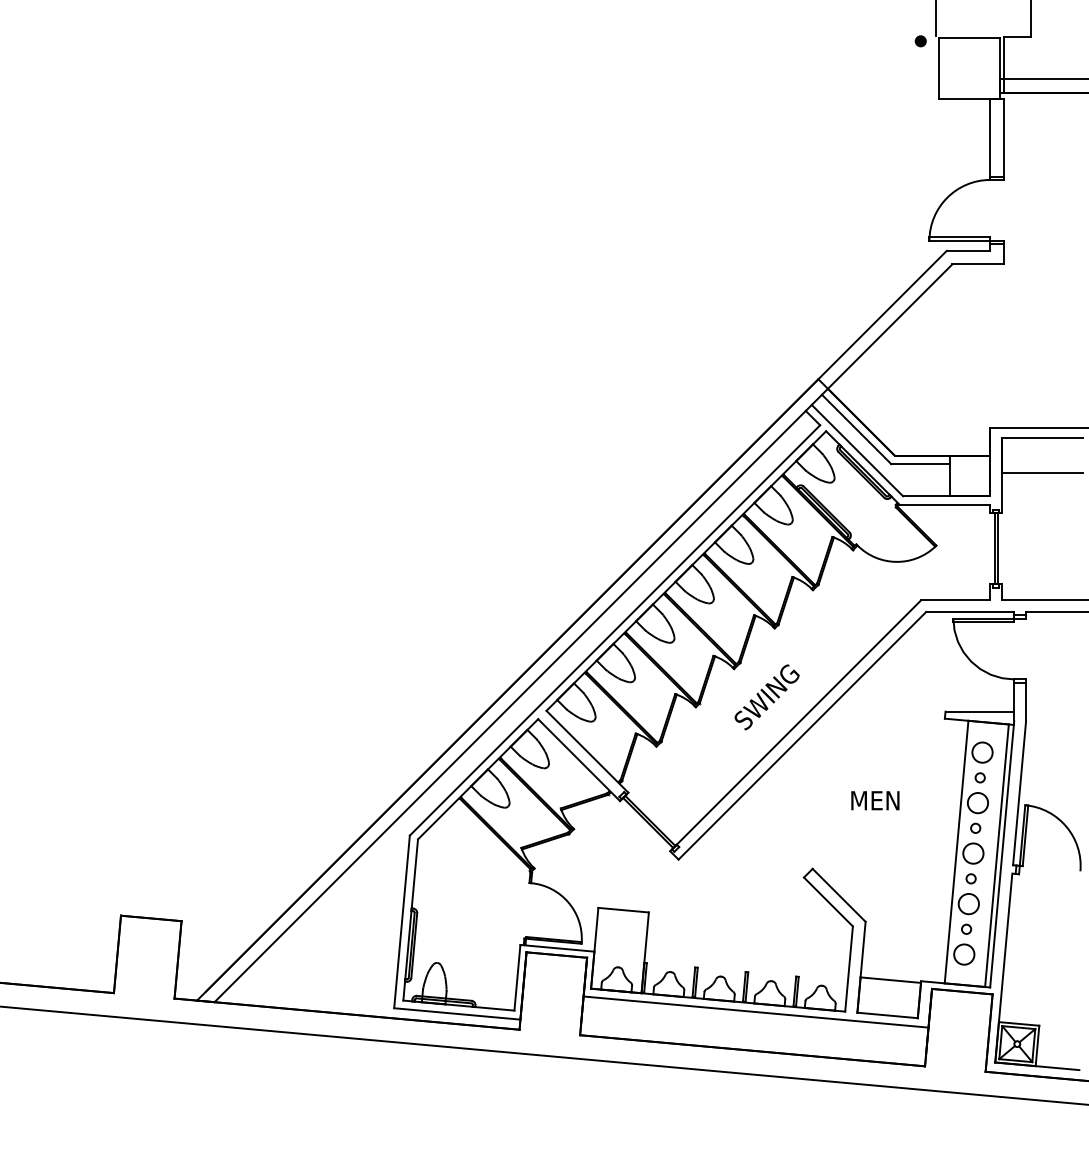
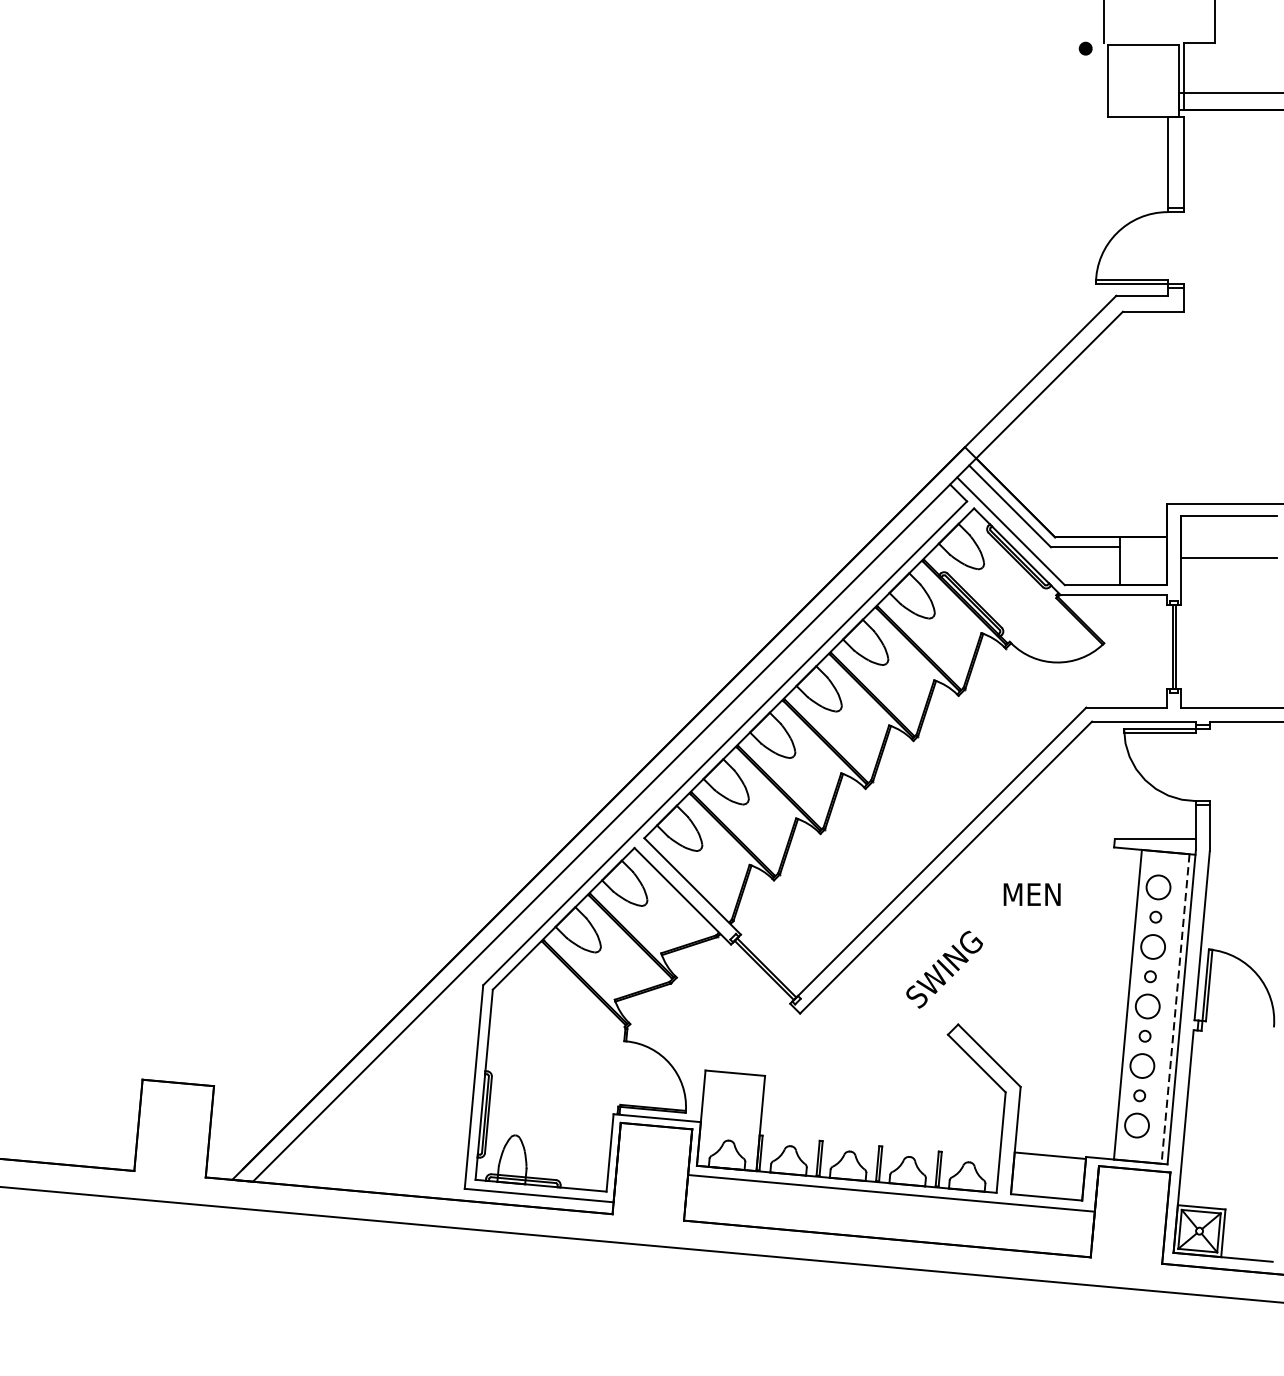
text: (766, 697) -> (943, 969), moved
text: (875, 800) -> (1032, 894), moved
line: (996, 855) -> (1174, 1008), solid -> dashed

